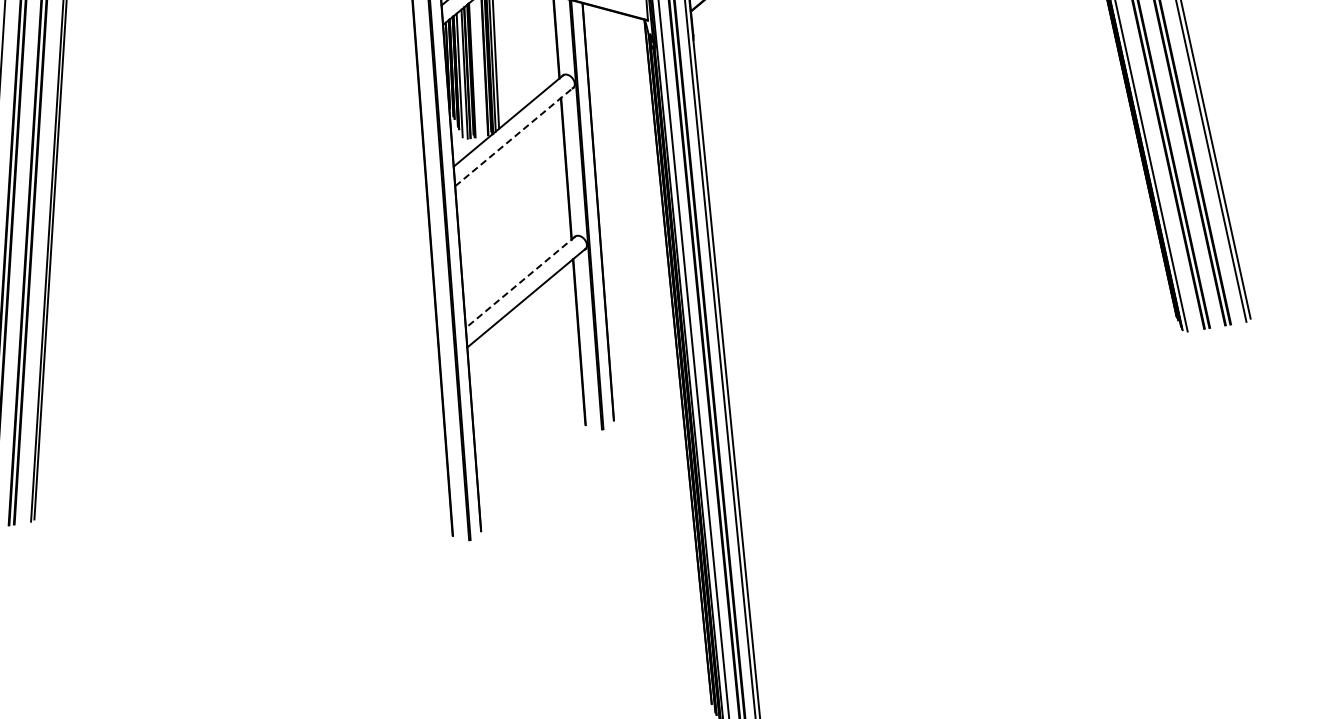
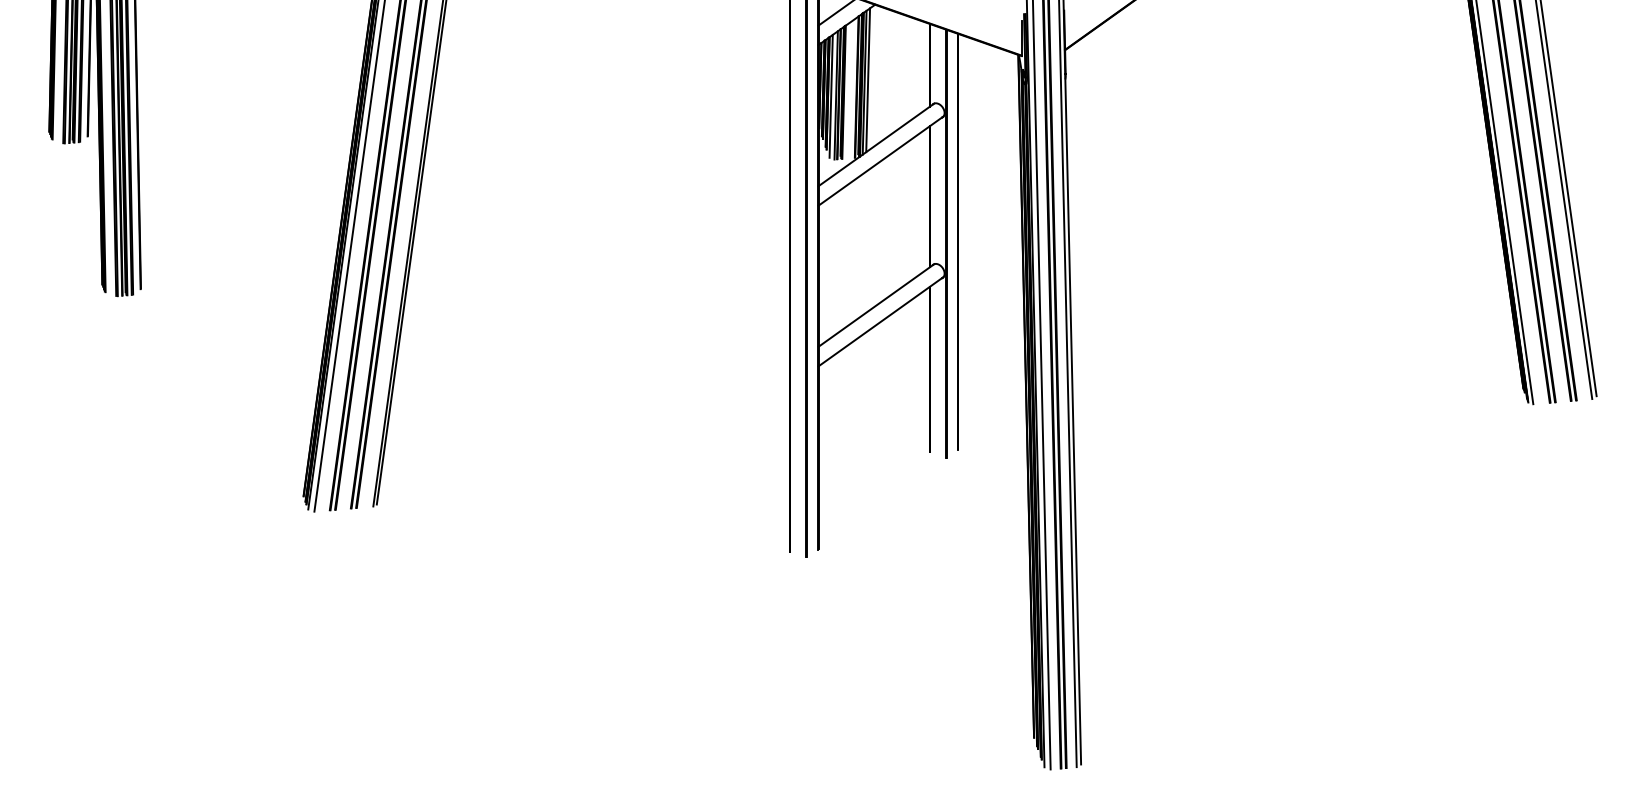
line: (515, 137) -> (881, 161), dashed -> solid
line: (520, 281) -> (876, 305), dashed -> solid

